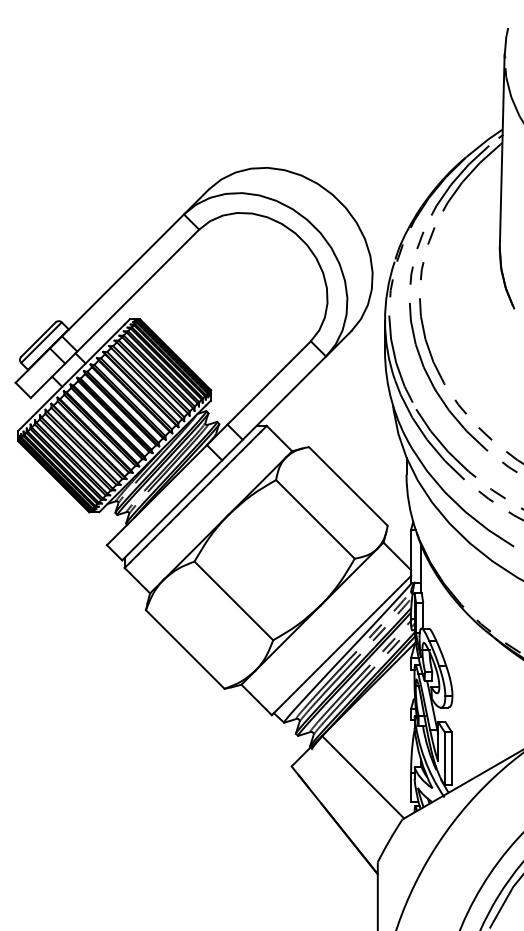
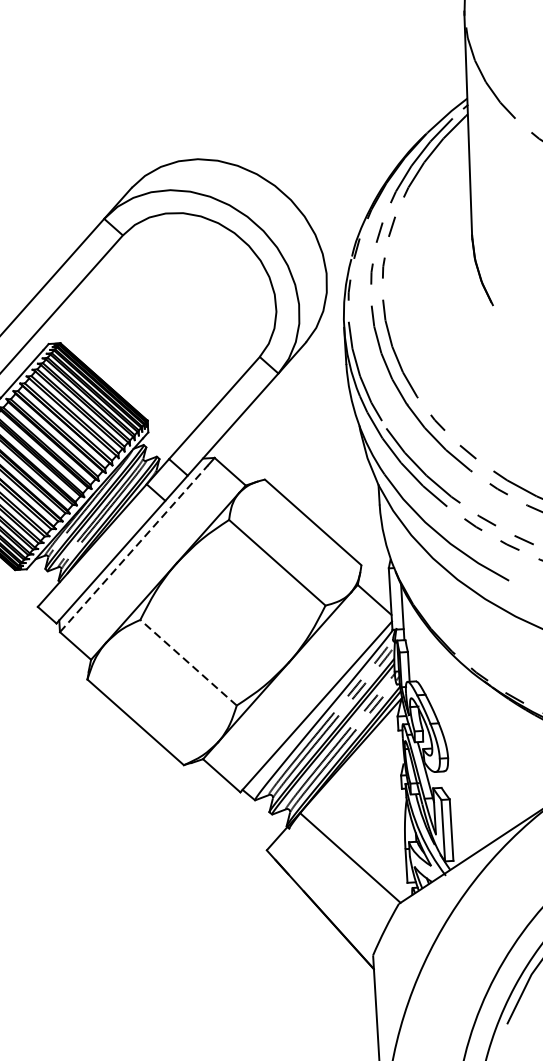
line: (193, 499) -> (134, 548), solid -> dashed
line: (233, 600) -> (188, 662), solid -> dashed

